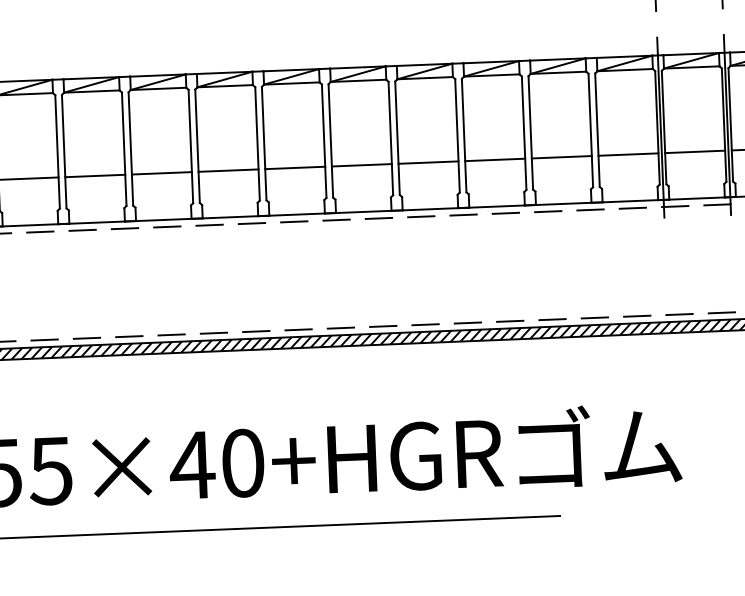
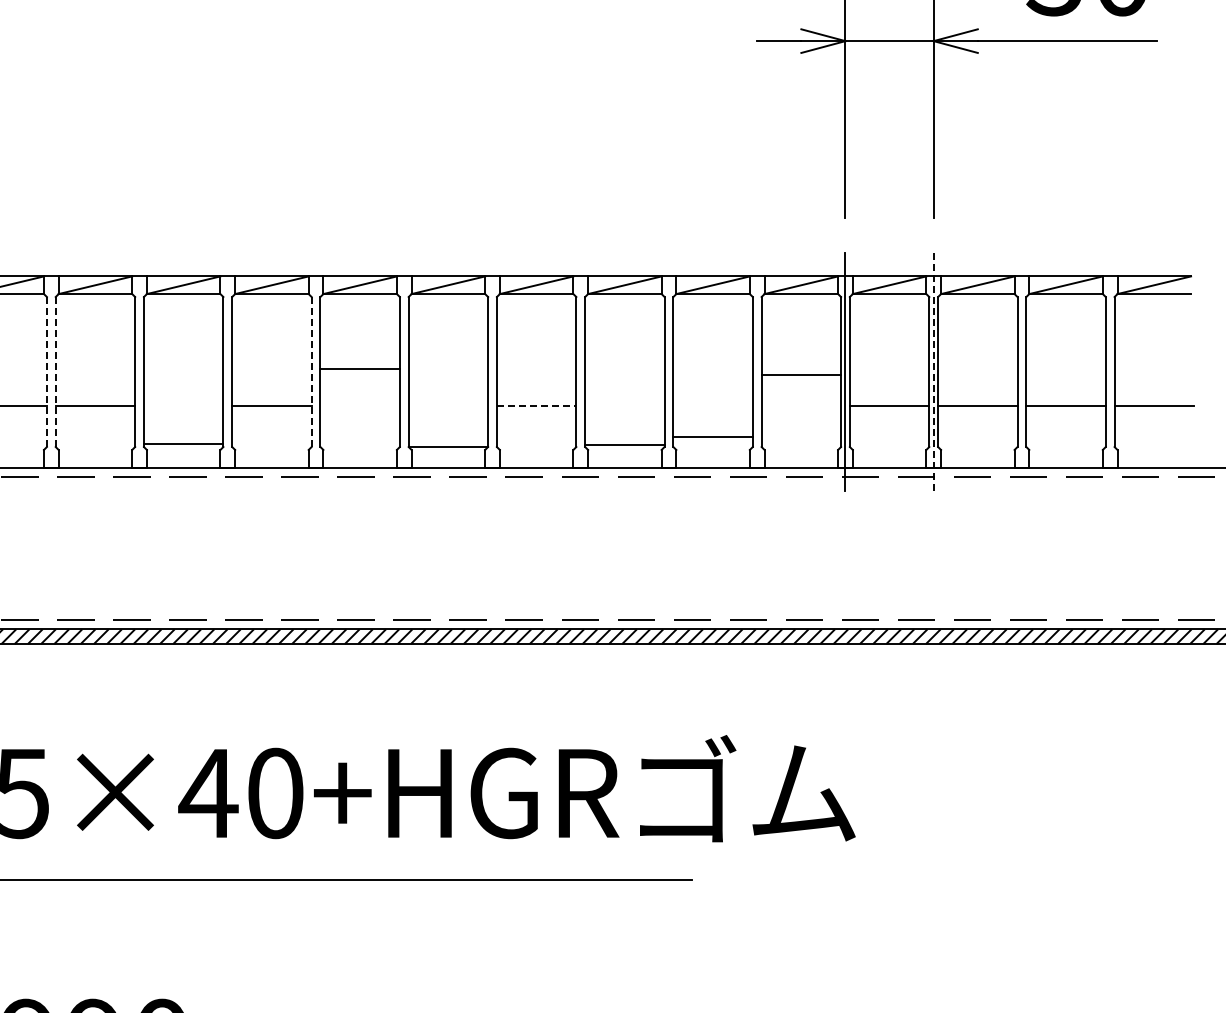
line: (727, 125) -> (933, 372), solid -> dashed
line: (257, 144) -> (311, 372), solid -> dashed
line: (57, 152) -> (46, 372), solid -> dashed
line: (64, 152) -> (55, 372), solid -> dashed
line: (628, 154) -> (801, 374), moved
line: (561, 157) -> (712, 436), moved
line: (494, 159) -> (624, 444), moved
line: (428, 162) -> (536, 405), solid -> dashed
line: (361, 165) -> (448, 446), moved
line: (294, 167) -> (359, 368), moved
line: (161, 173) -> (183, 443), moved

